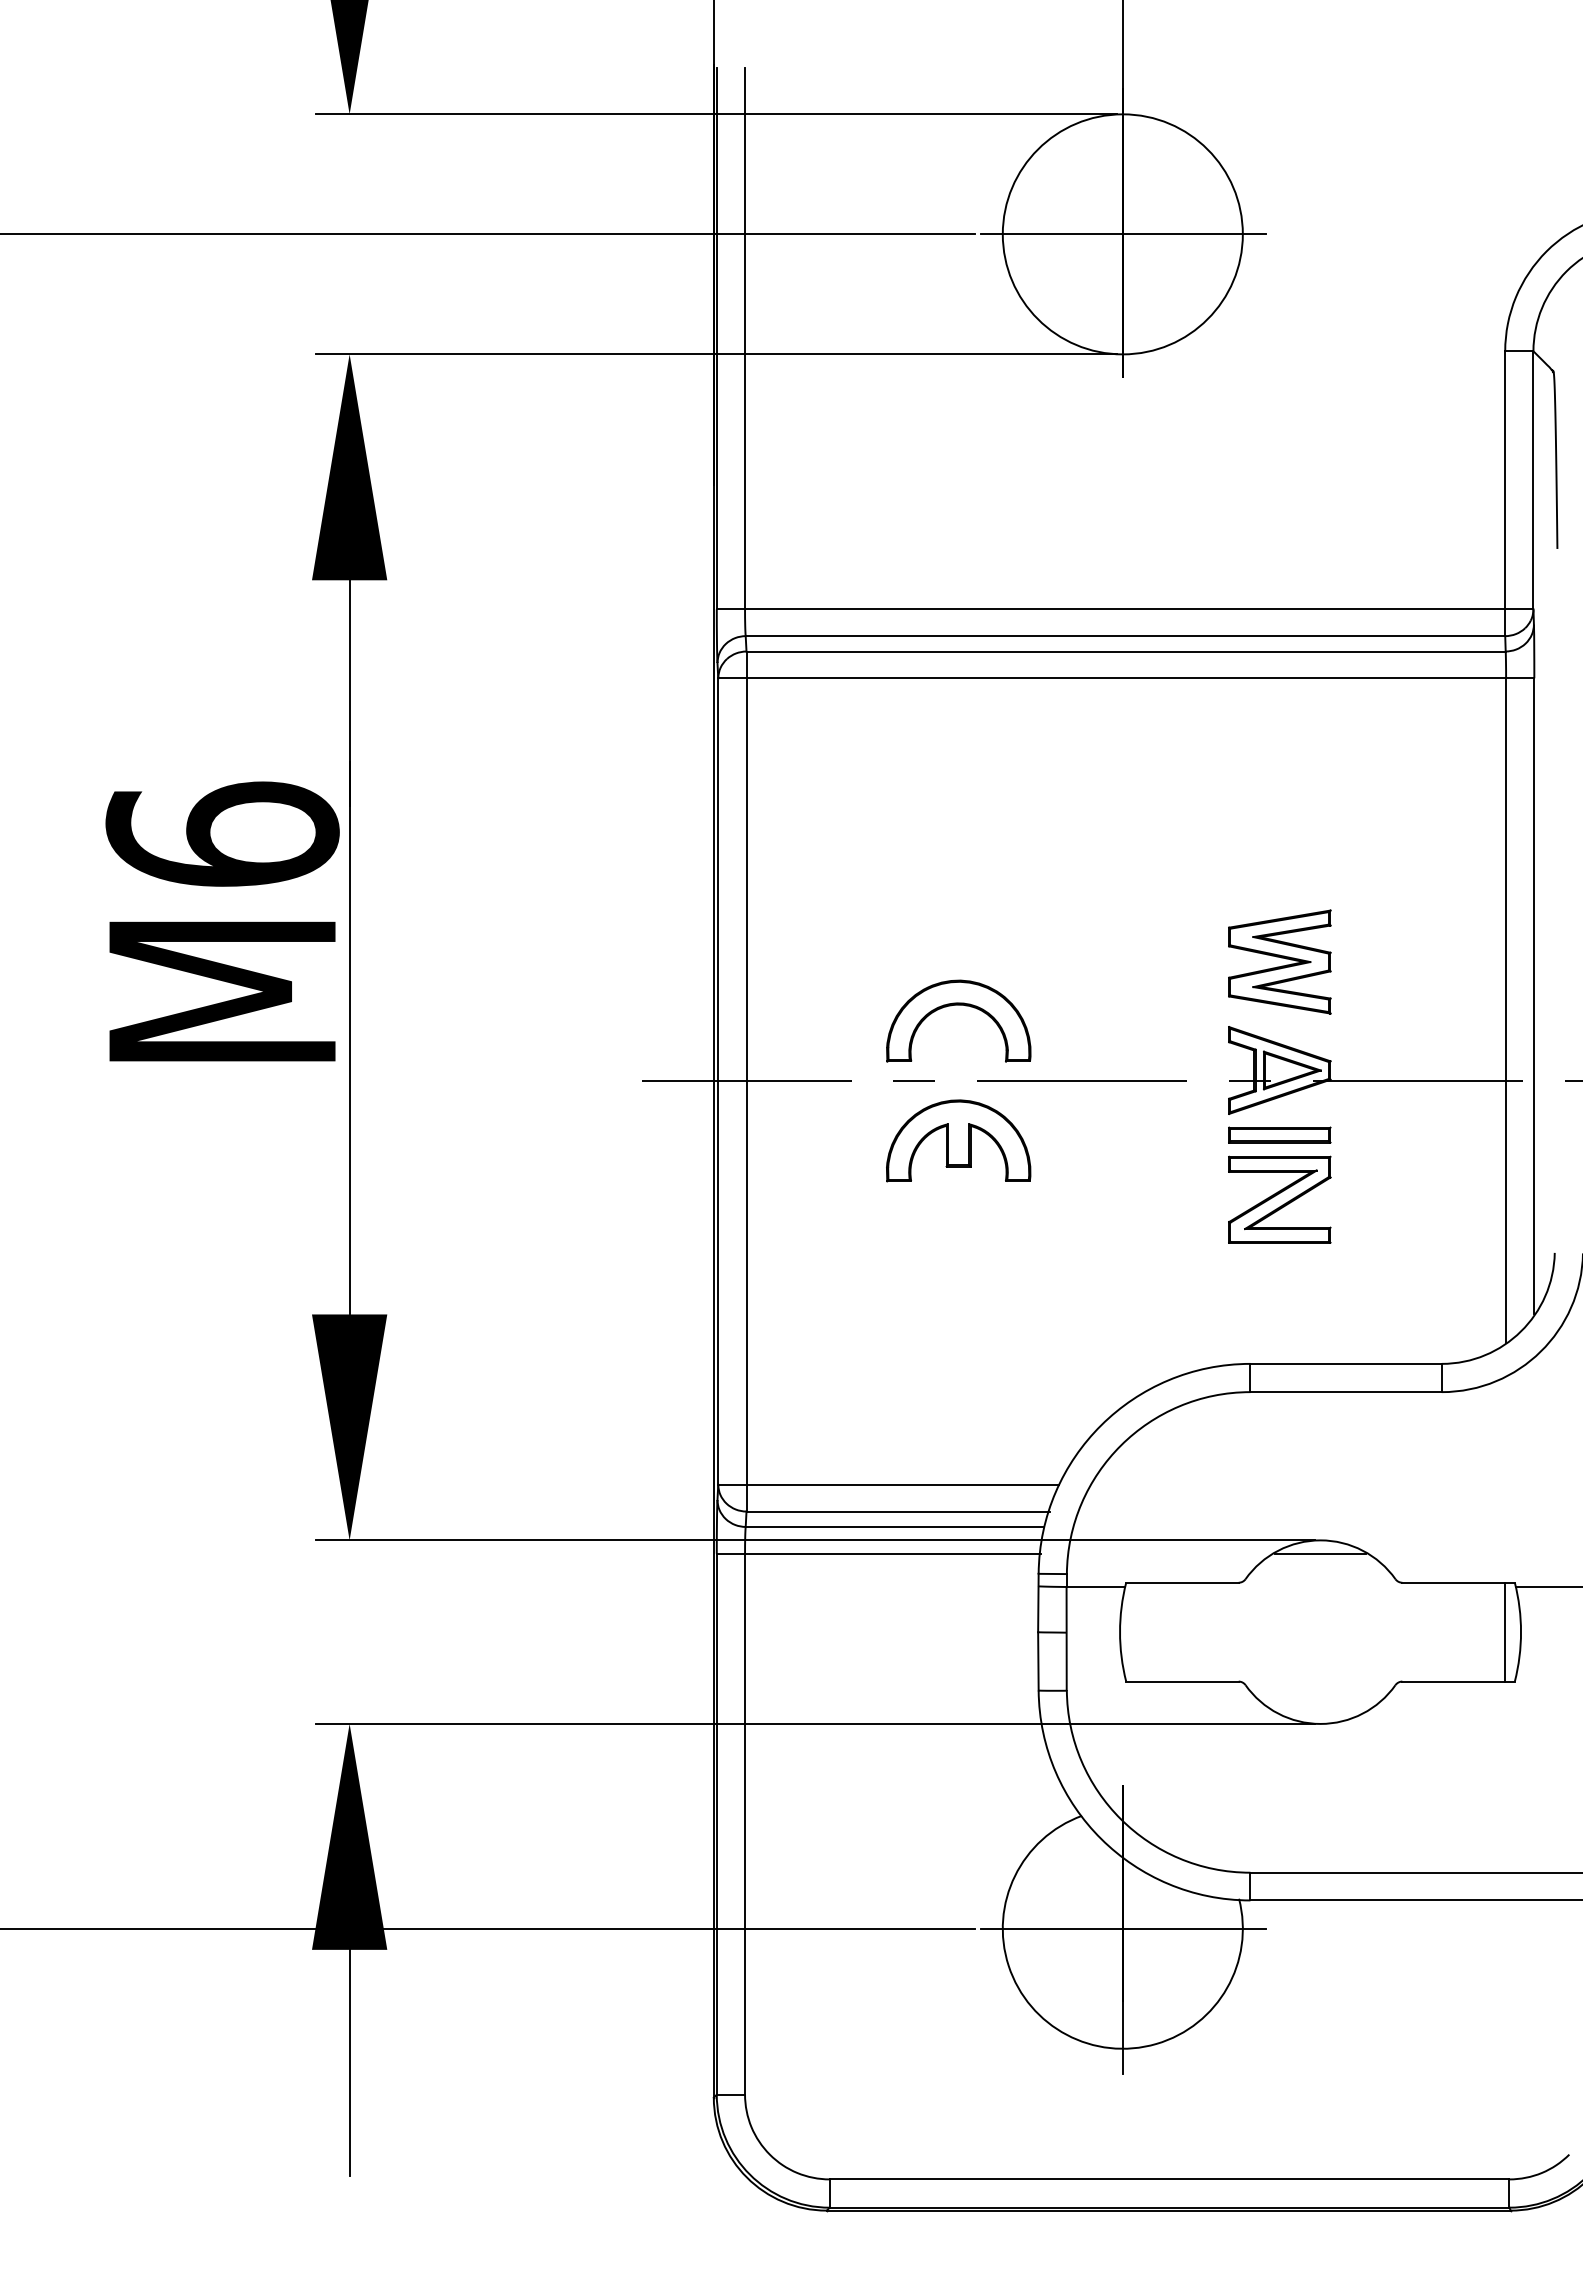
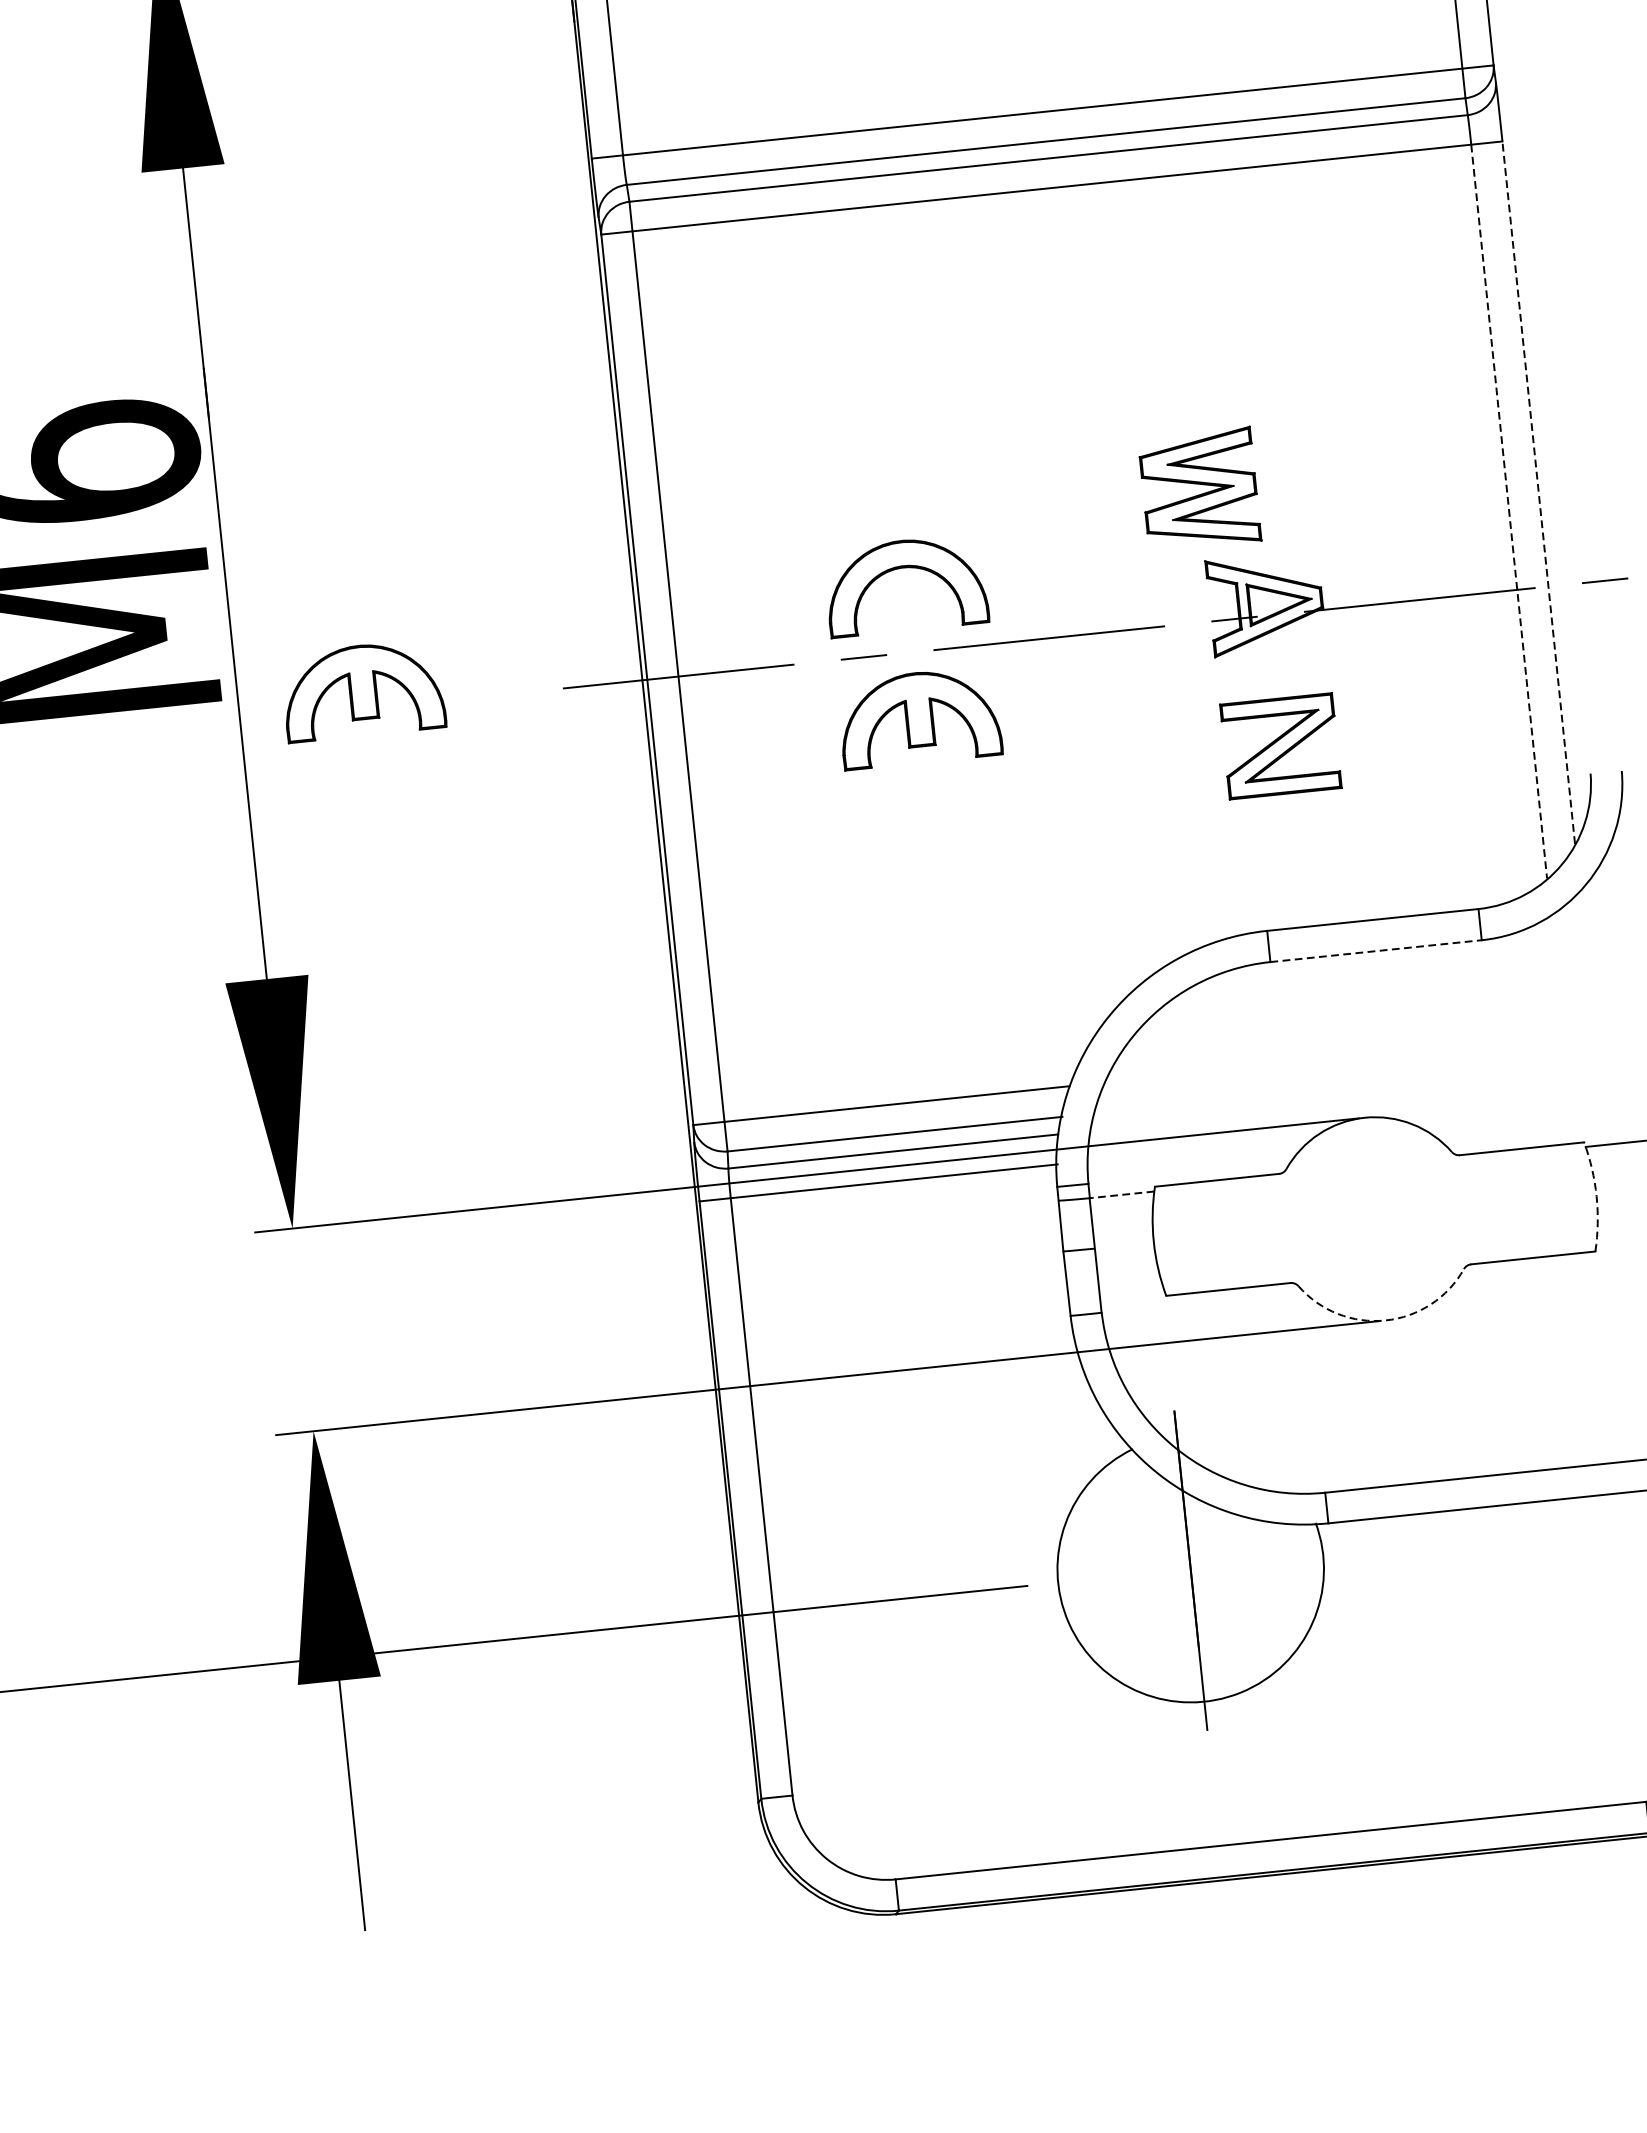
part: (1279, 961) -> (1199, 488), moved
line: (1534, 995) -> (1538, 491), solid -> dashed
line: (1506, 1011) -> (1509, 512), solid -> dashed
part: (462, 1064) -> (362, 690), added
part: (1279, 1134) -> (1273, 674), removed
line: (1346, 1392) -> (1376, 951), solid -> dashed
line: (1319, 1553) -> (1365, 1132), removed
line: (1095, 1586) -> (1121, 1194), solid -> dashed
line: (1505, 1631) -> (1579, 1197), removed
arc: (1521, 1632) -> (1597, 1196), solid -> dashed
arc: (1320, 1723) -> (1385, 1319), solid -> dashed
line: (1123, 1928) -> (1191, 1568), removed

